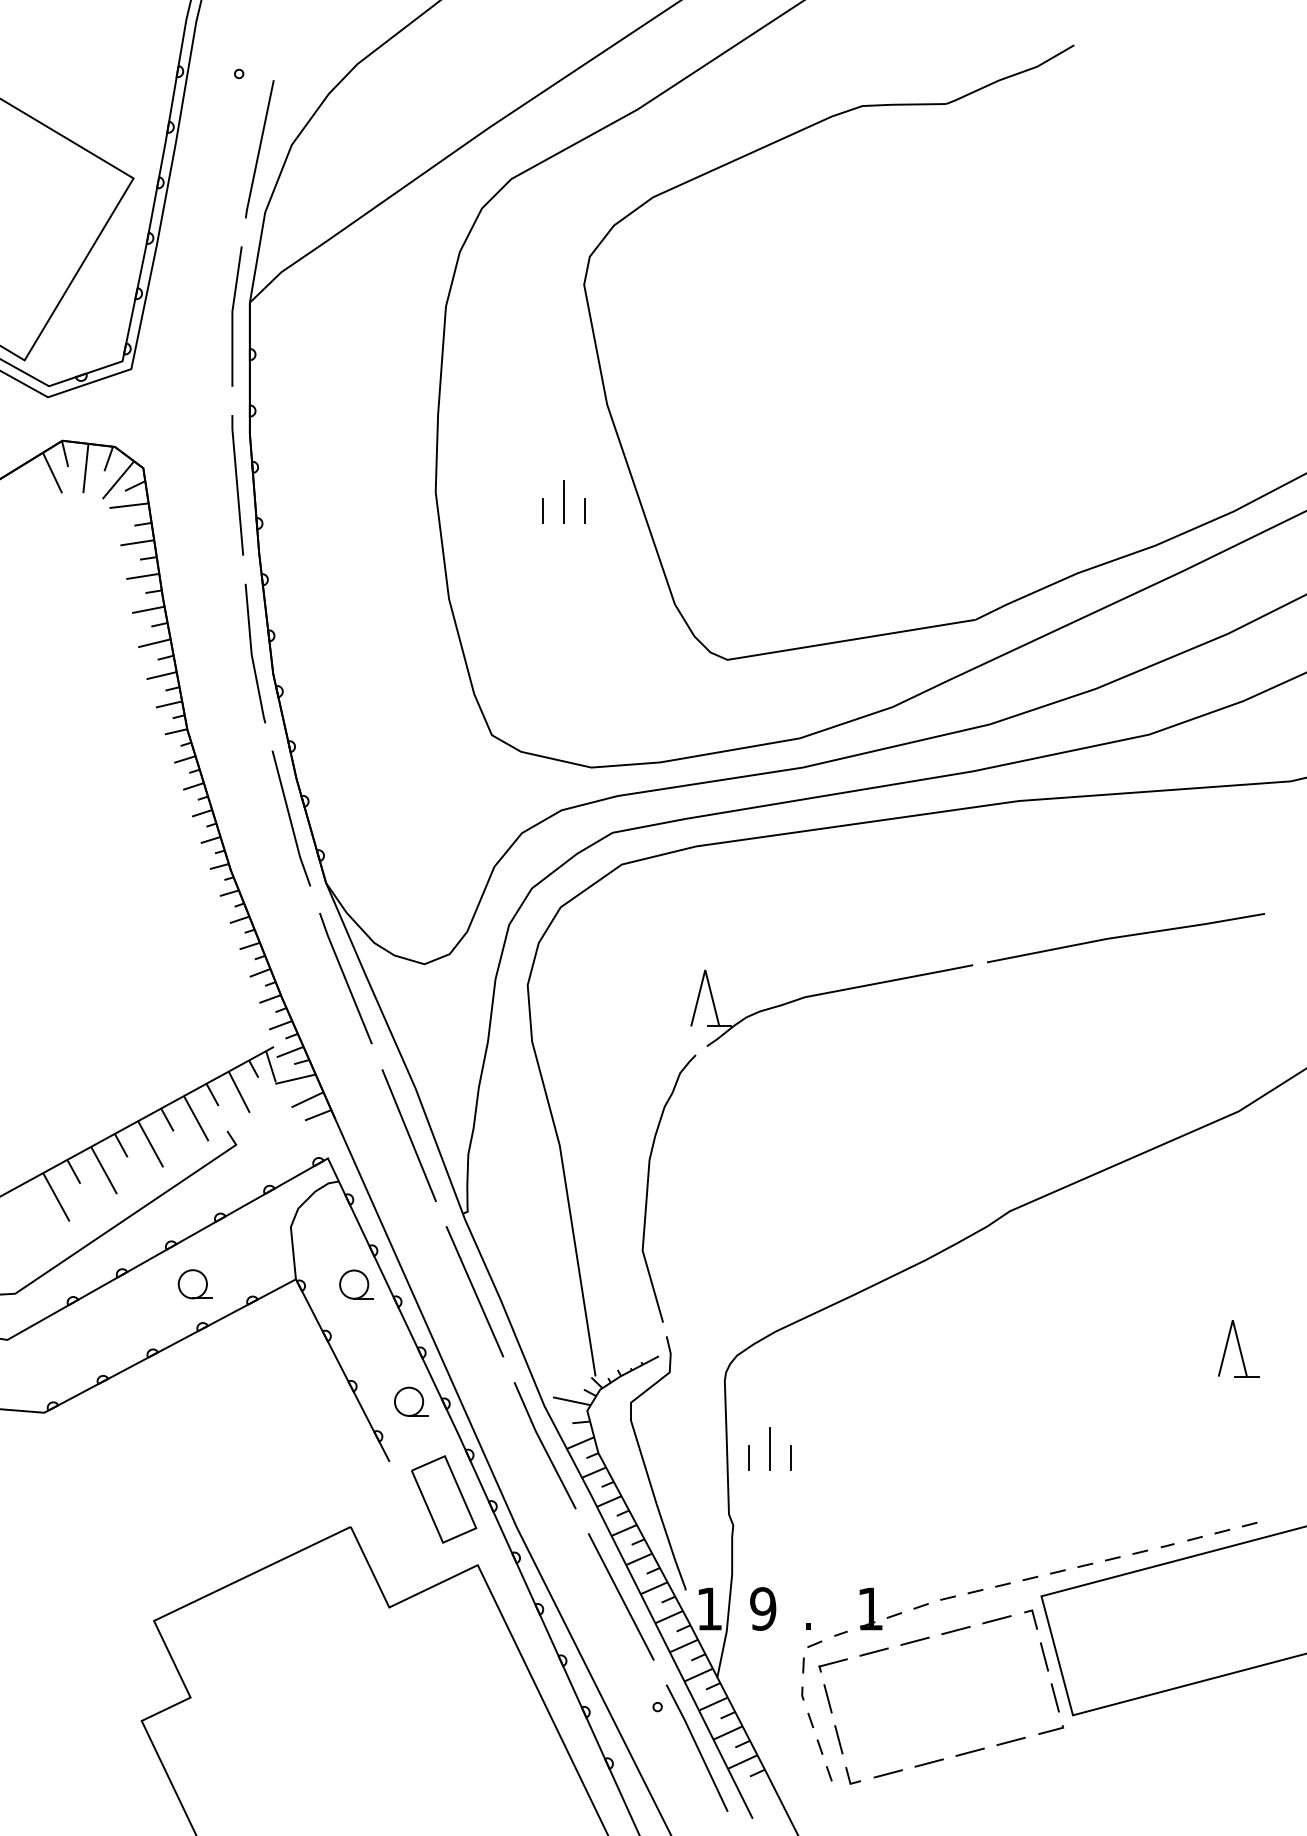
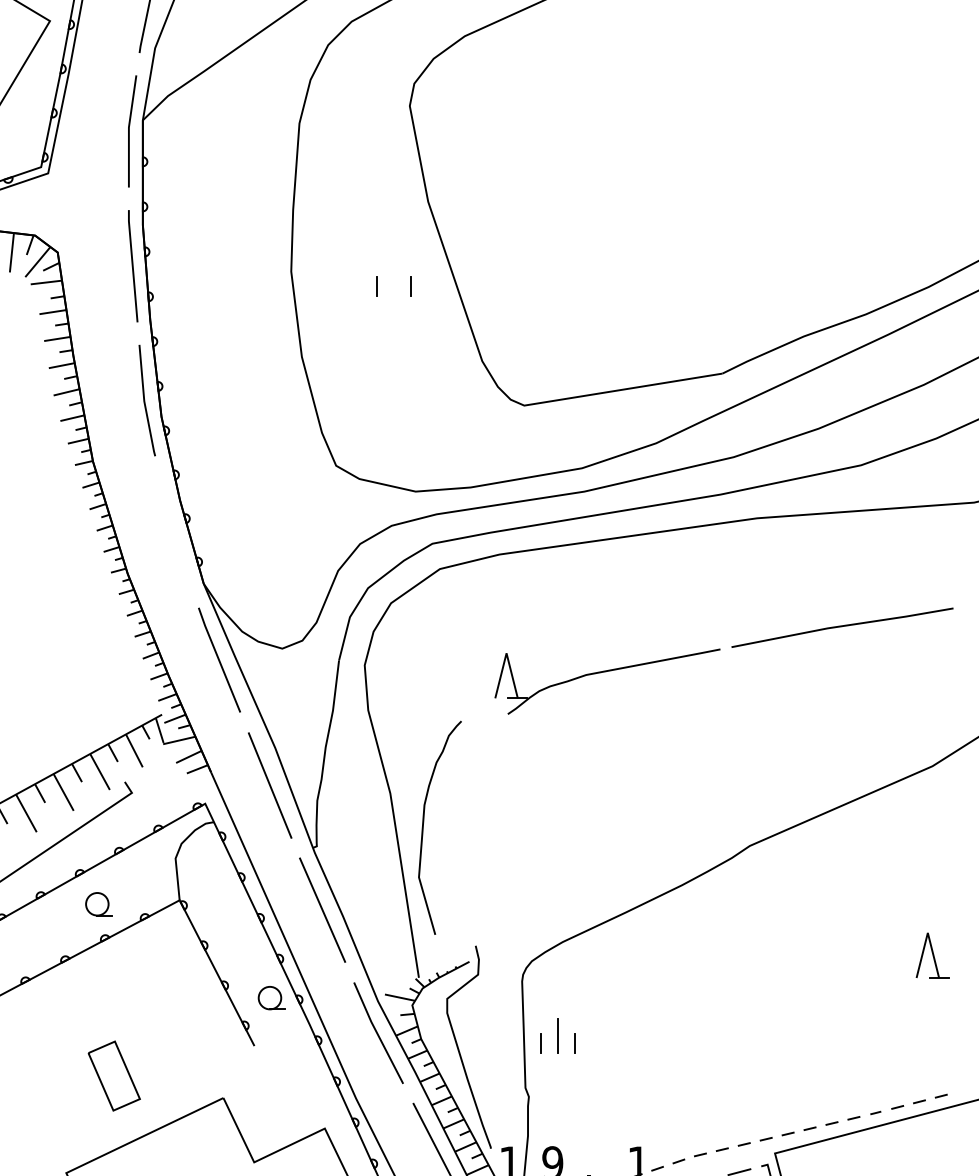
line: (563, 501) -> (393, 279), removed
line: (290, 818) -> (175, 532), removed
curve: (648, 1188) -> (423, 827), moved
part: (356, 1284) -> (228, 904), removed
part: (444, 1499) -> (114, 1076), moved

